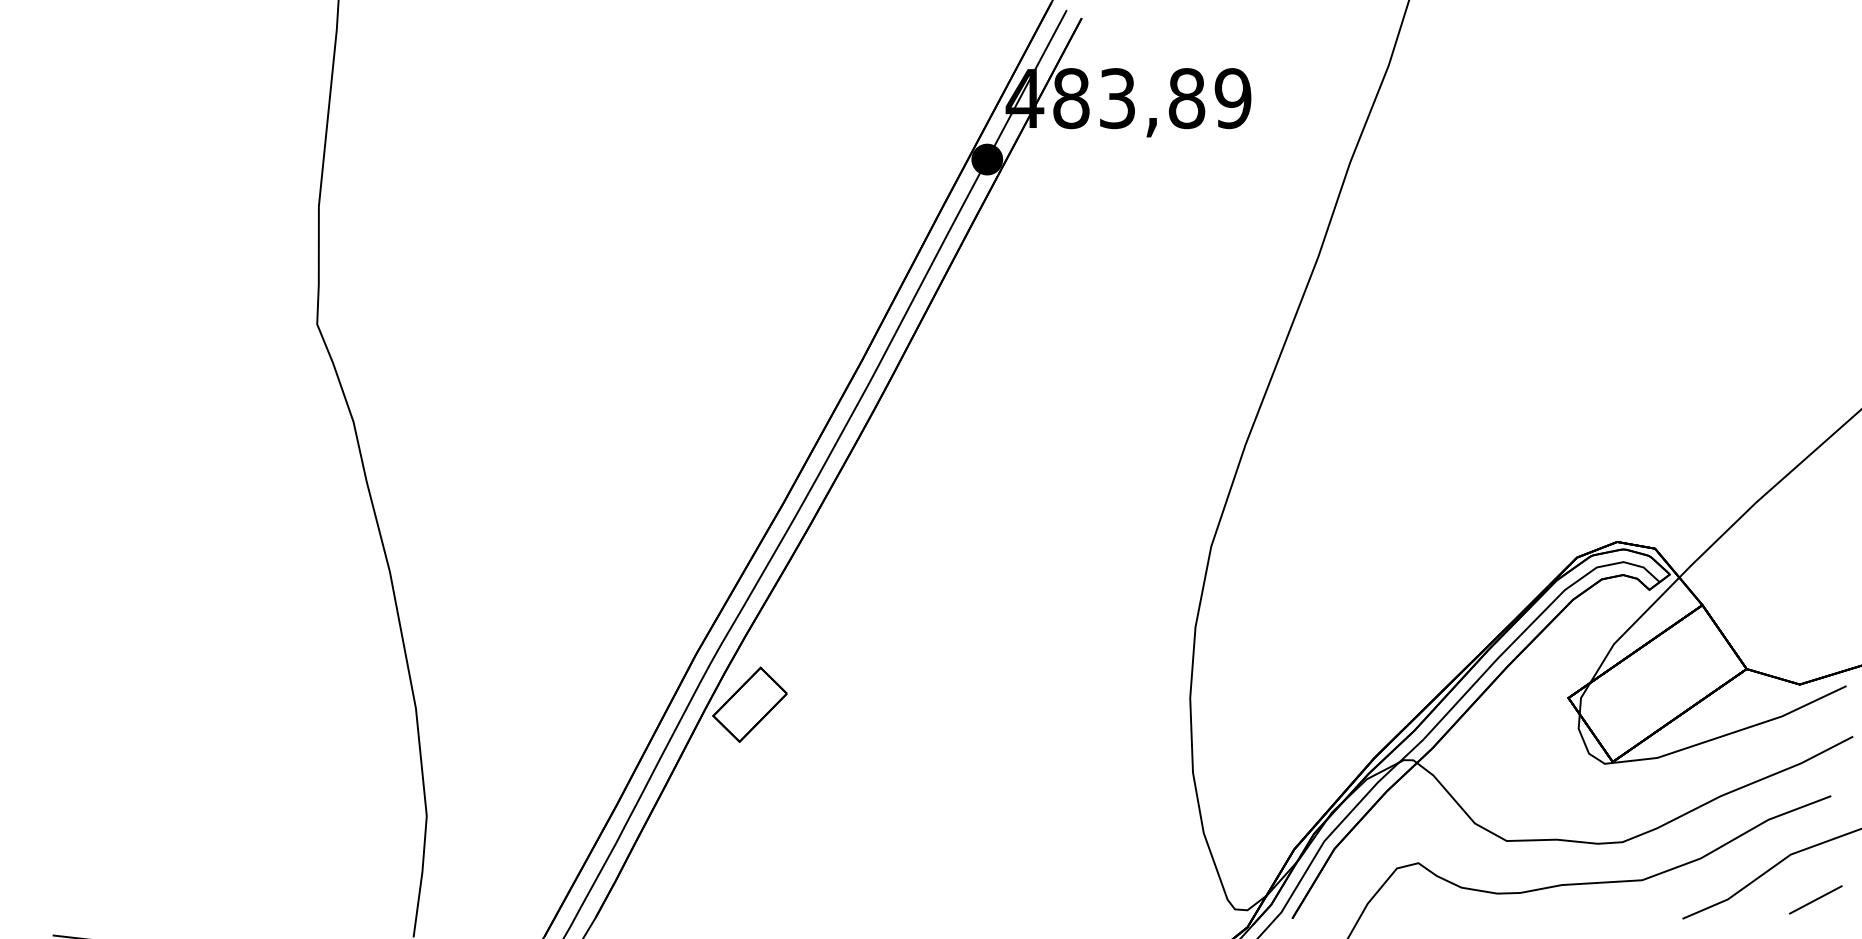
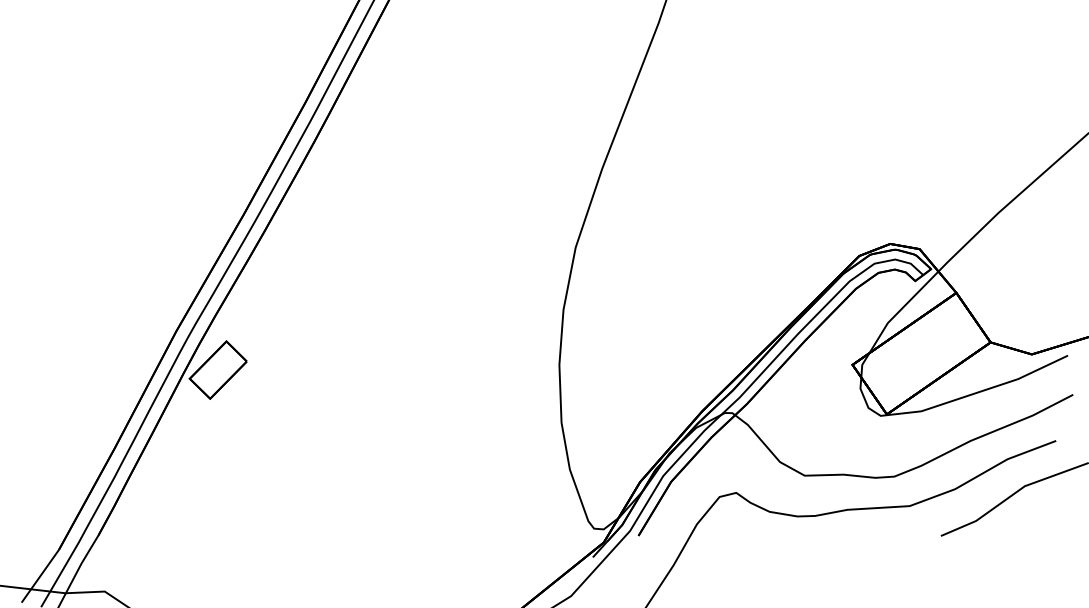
line: (1815, 899) -> (1043, 521), removed

